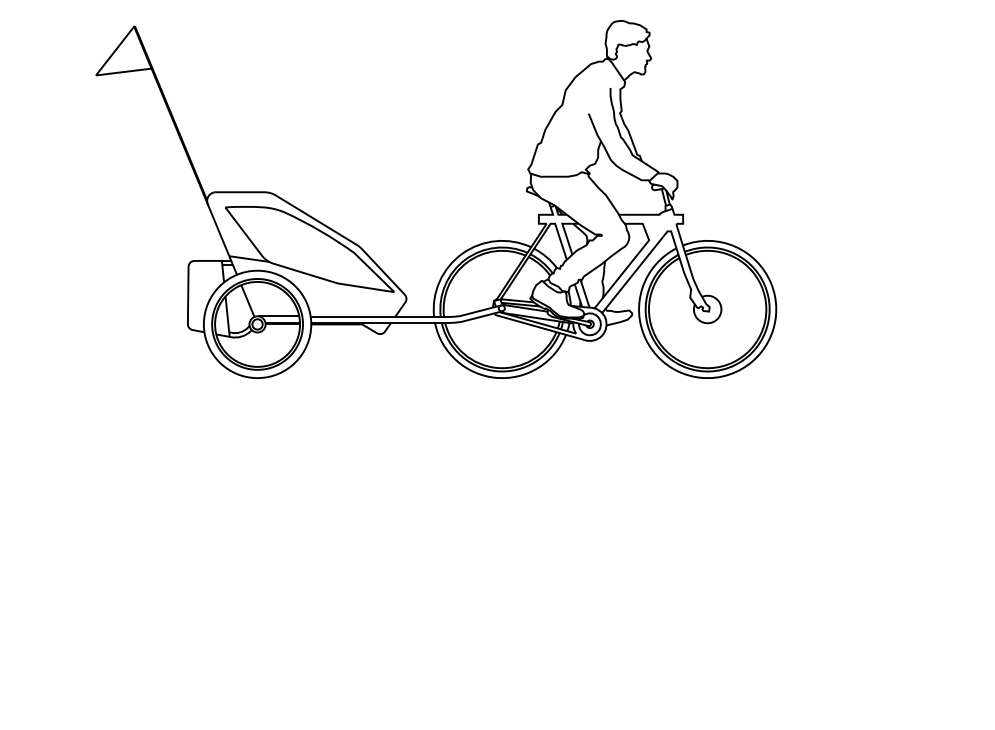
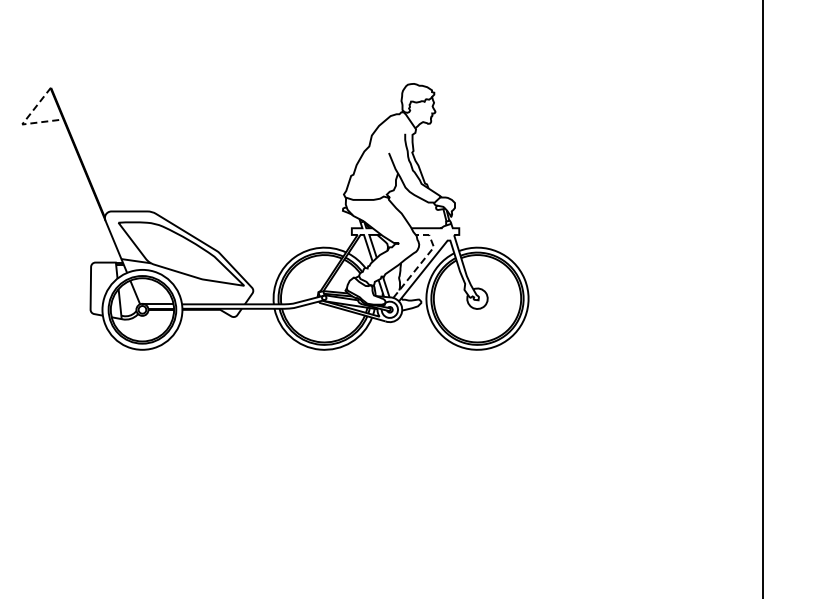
line: (99, 72) -> (24, 122), solid -> dashed
line: (635, 258) -> (423, 260), solid -> dashed

